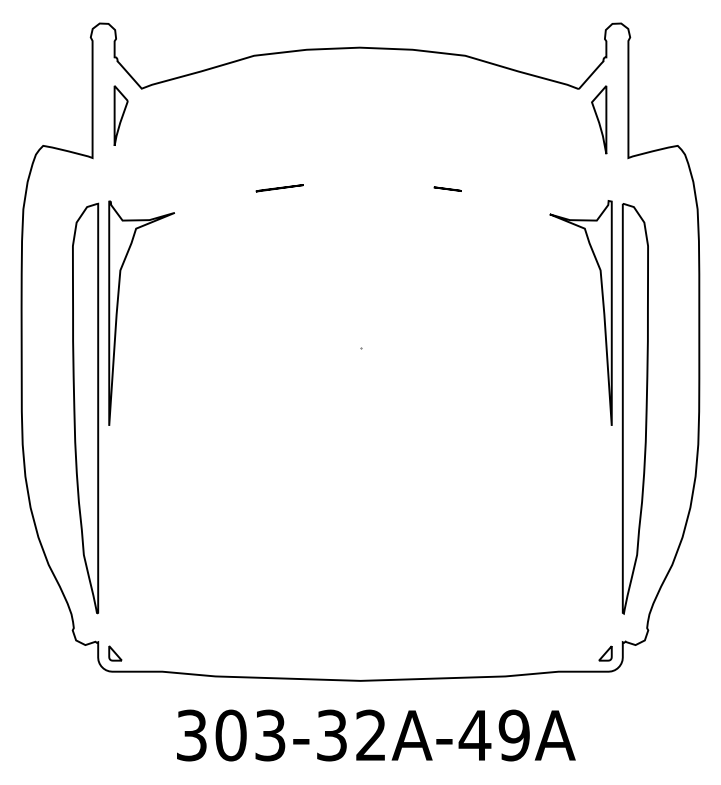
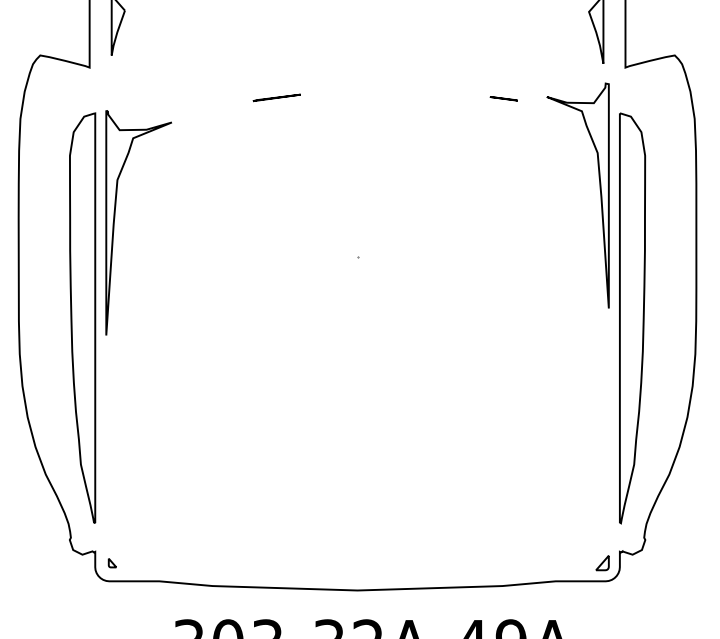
line: (447, 188) -> (503, 98), moved
part: (602, 307) -> (599, 190), moved
part: (115, 653) -> (112, 563), size x0.6

